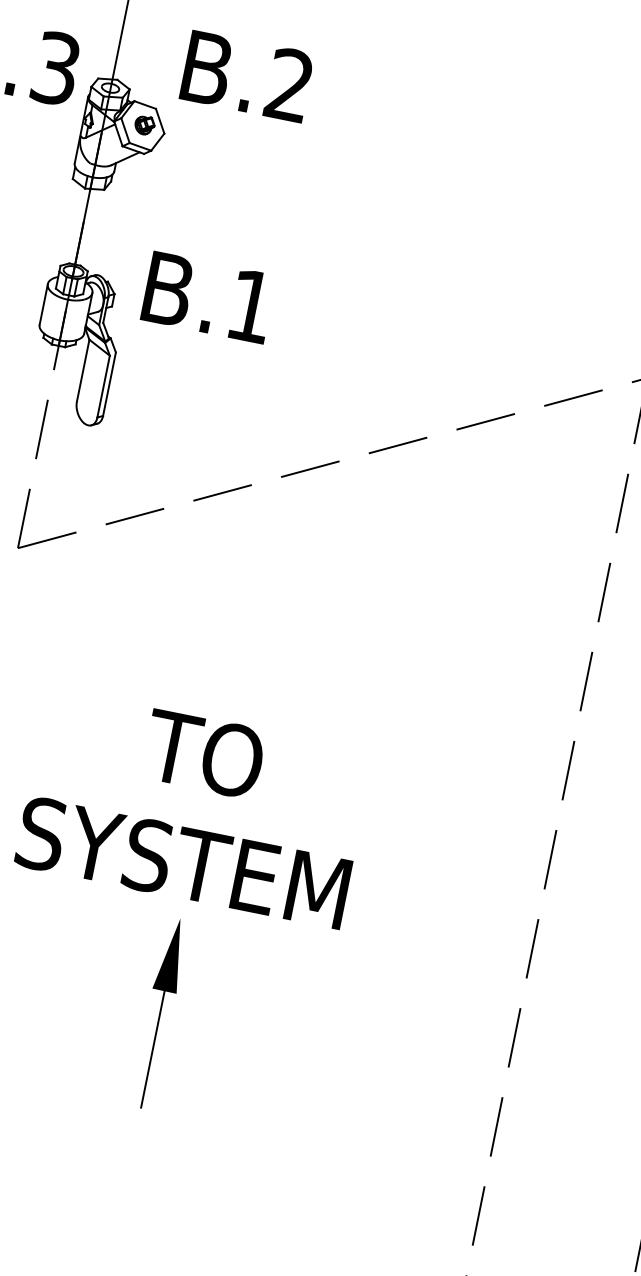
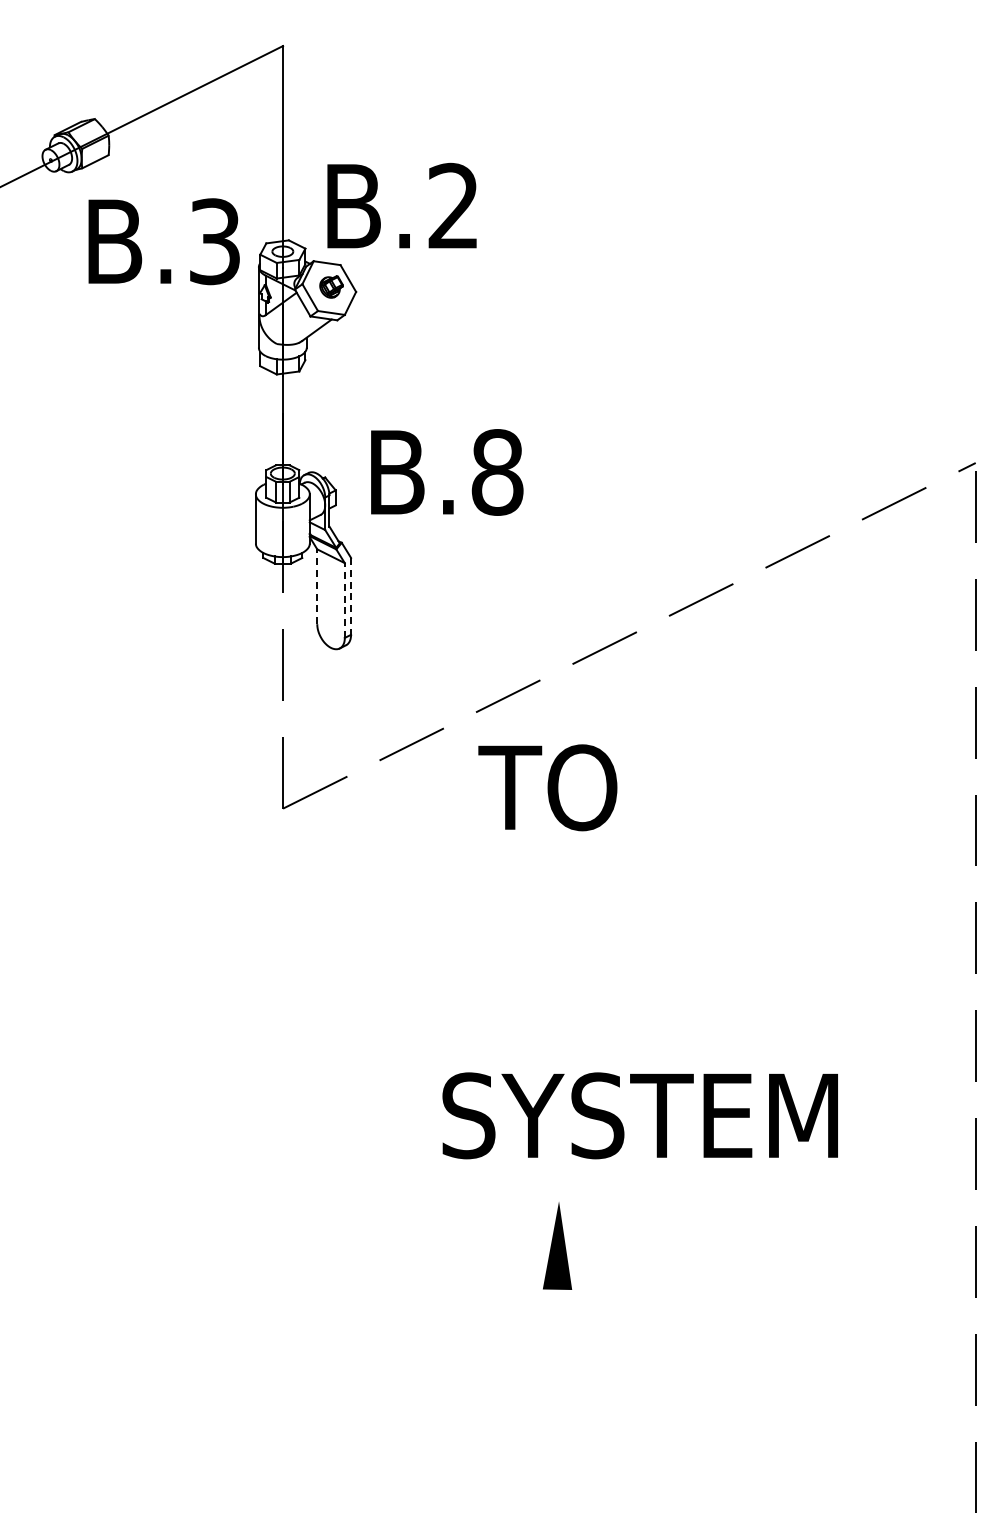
text: (246, 75) -> (401, 205), moved
text: (251, 306) -> (497, 472), B.1 -> B.8
line: (83, 370) -> (317, 586), solid -> dashed
line: (109, 384) -> (351, 596), solid -> dashed
line: (103, 386) -> (344, 600), solid -> dashed
text: (203, 753) -> (547, 787), moved
text: (182, 862) -> (639, 1115), moved
line: (153, 1044) -> (557, 1354), removed

